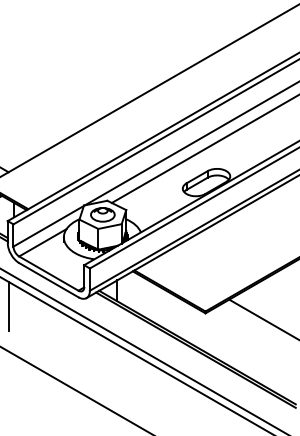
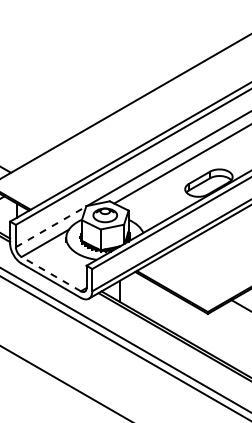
line: (48, 226) -> (50, 227), solid -> dashed
line: (48, 273) -> (50, 274), solid -> dashed
line: (8, 306) -> (10, 307), removed

